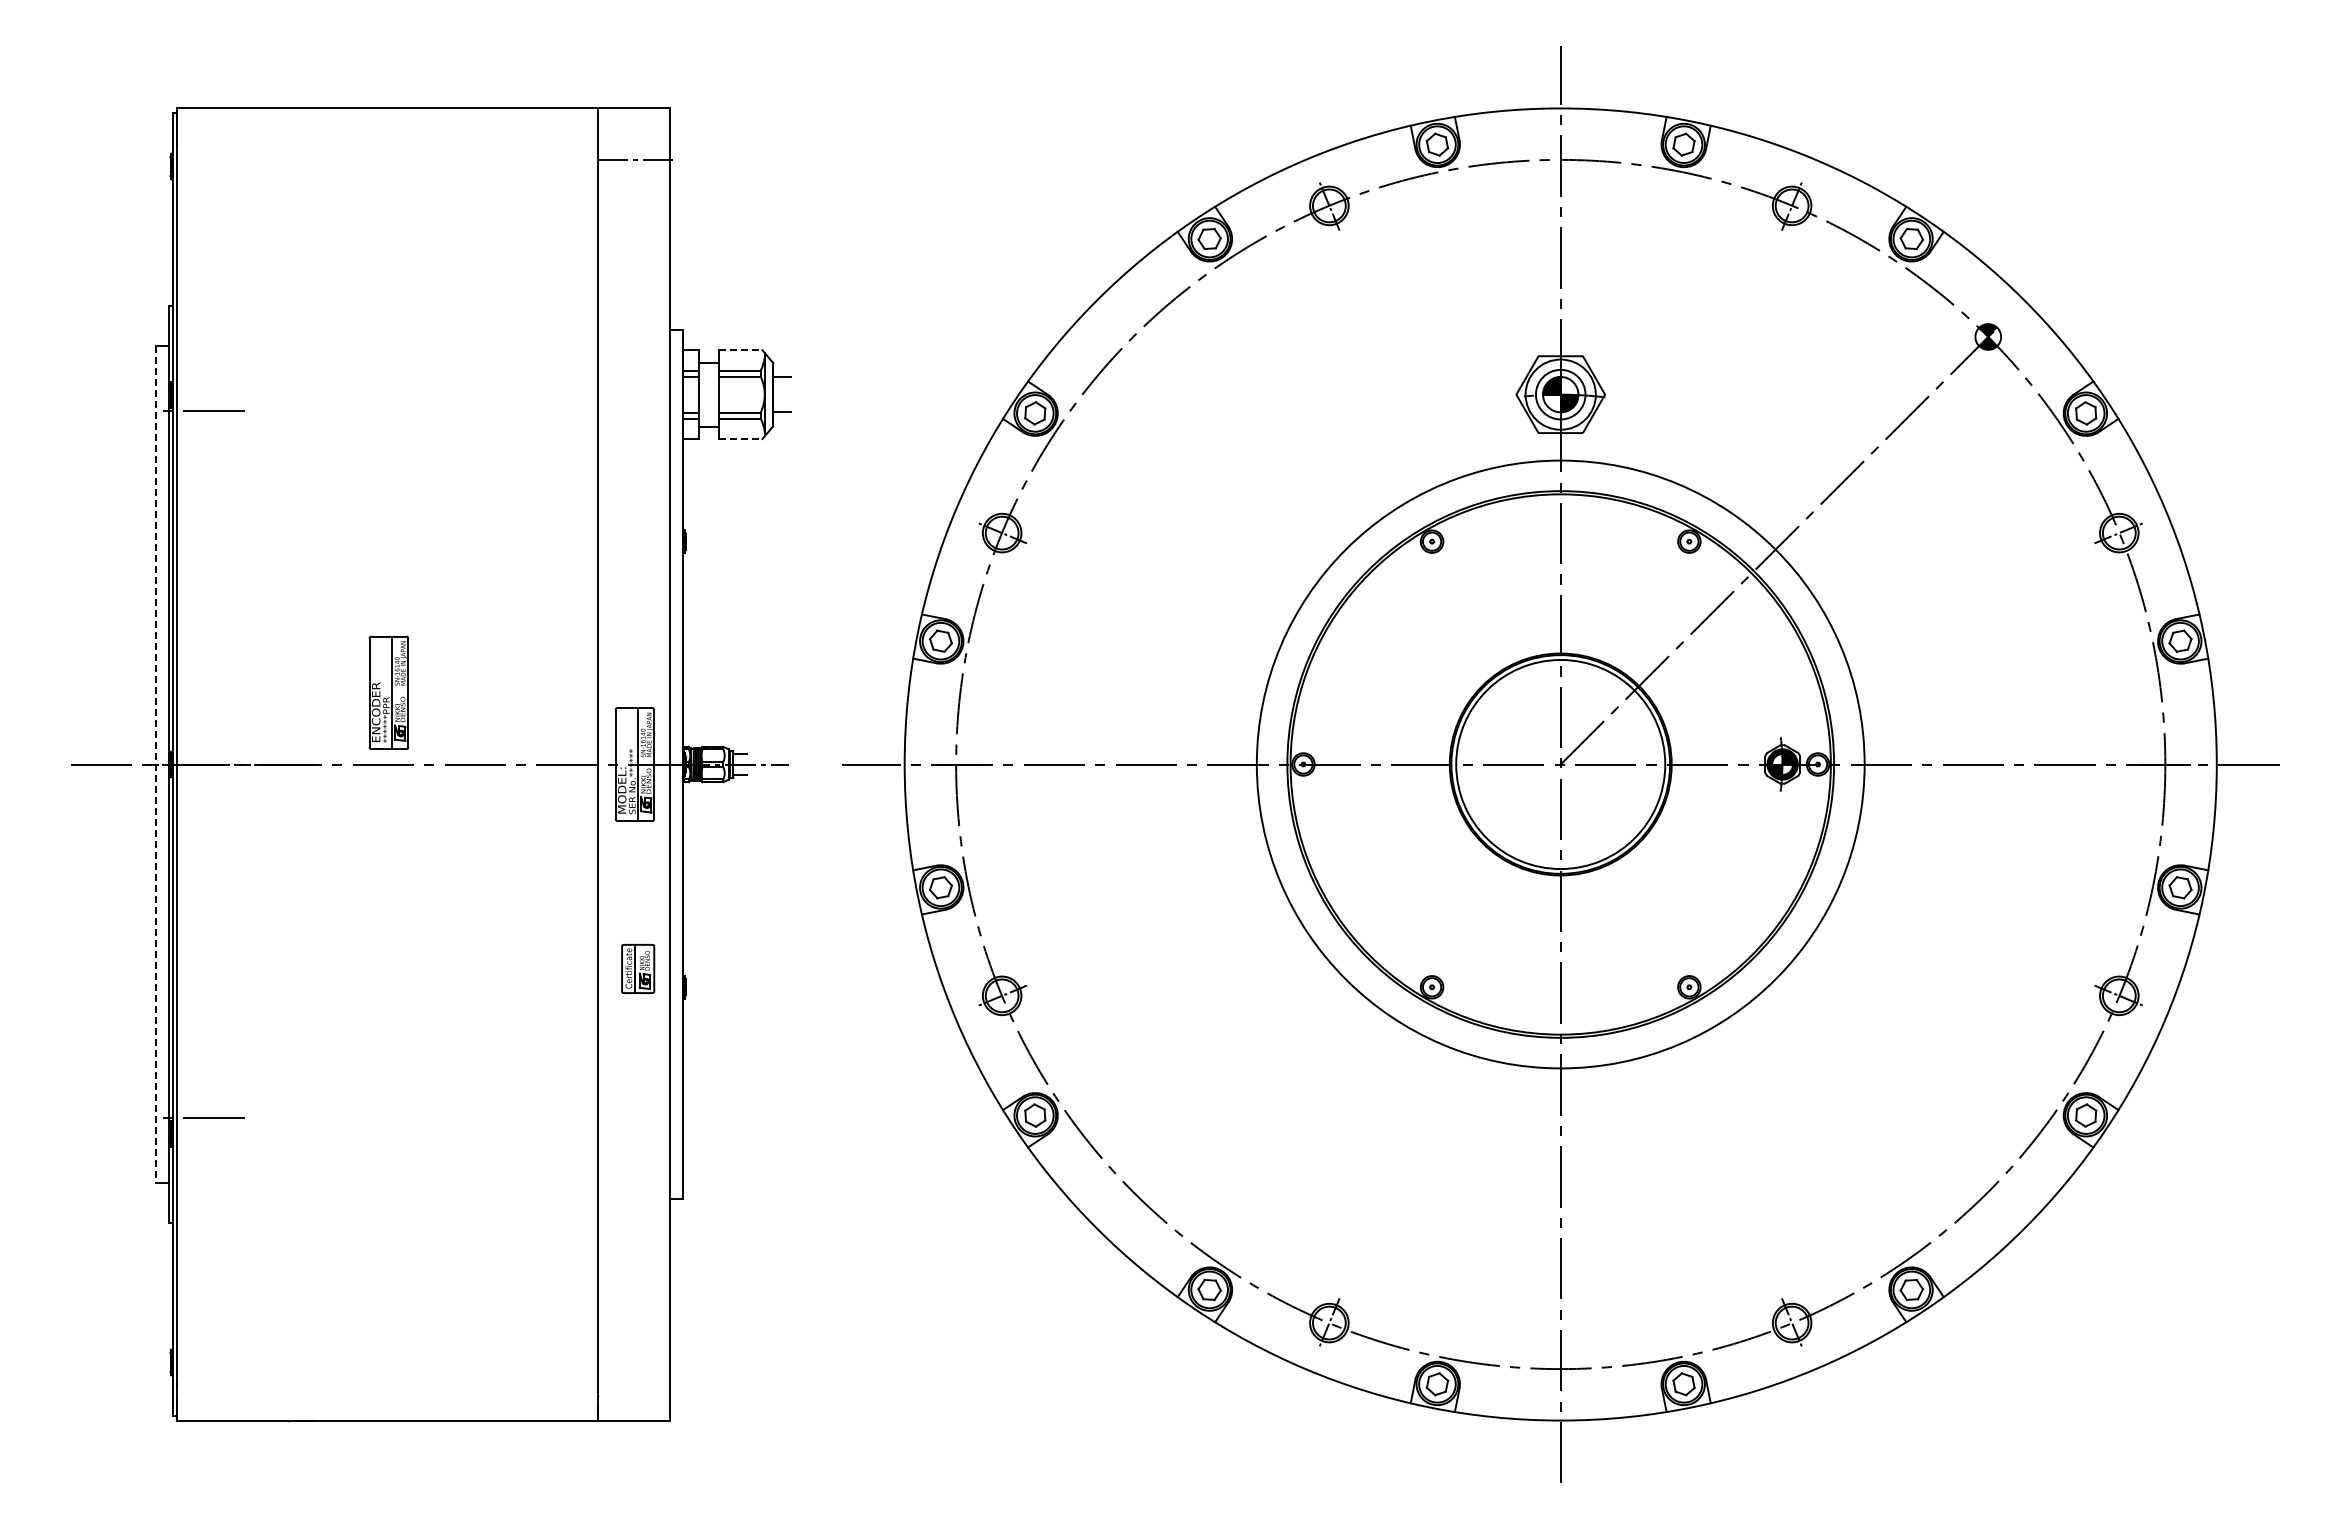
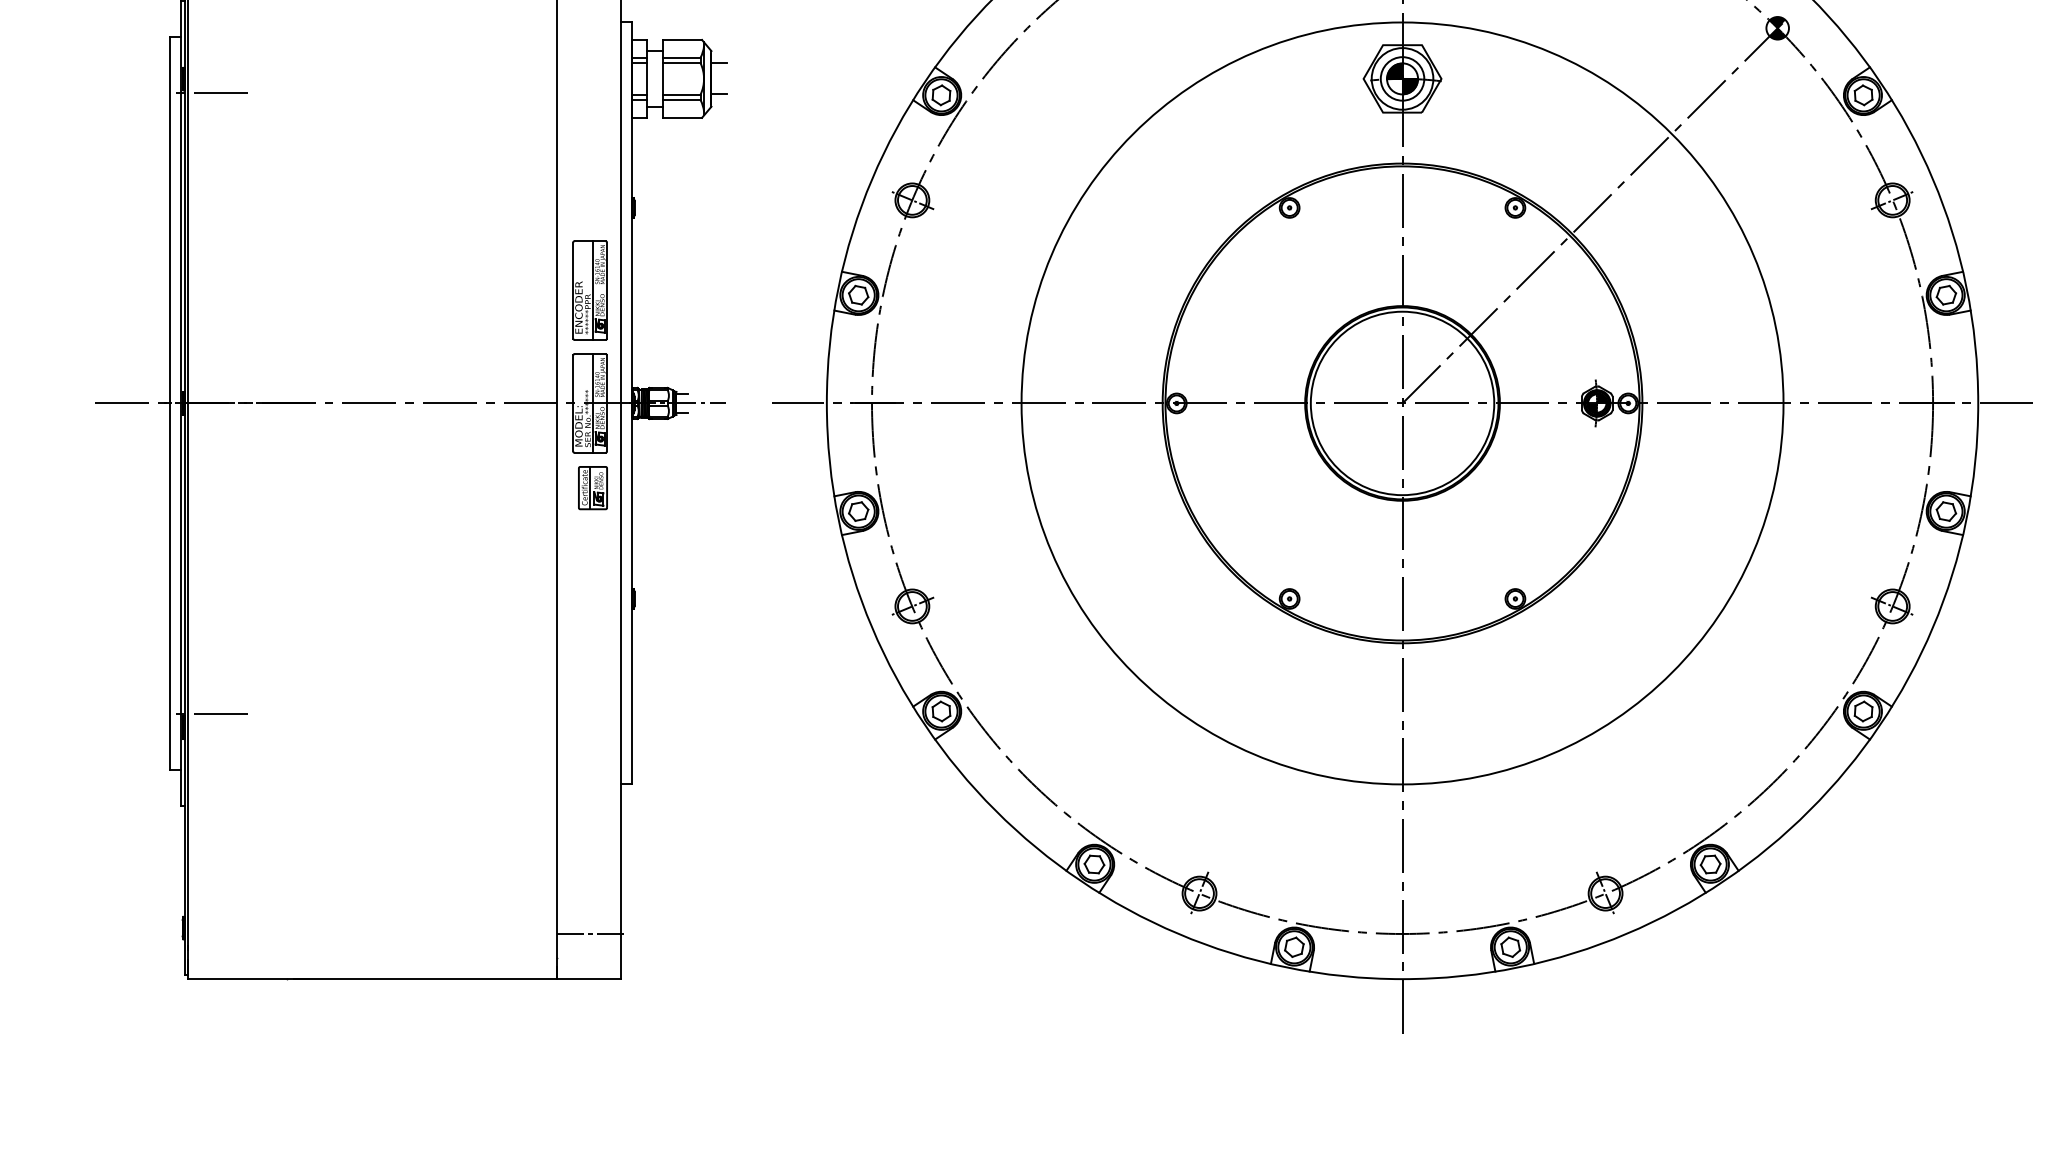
line: (740, 350) -> (682, 40), dashed -> solid
line: (740, 439) -> (682, 118), dashed -> solid
part: (388, 692) -> (589, 290), moved
circle: (1560, 764) -> (1402, 403), size x1.43
line: (155, 765) -> (169, 404), dashed -> solid
part: (638, 968) -> (593, 487), moved
line: (633, 1369) -> (588, 934), added

